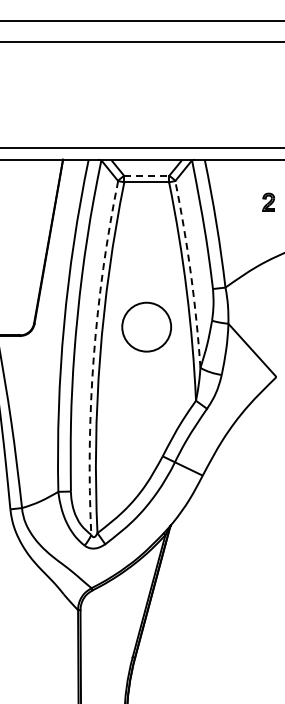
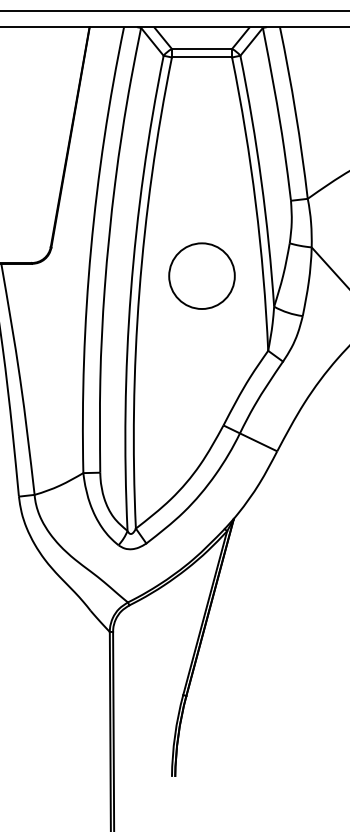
line: (147, 176) -> (203, 49), dashed -> solid
arc: (190, 274) -> (260, 181), dashed -> solid
circle: (146, 326) -> (201, 275), moved
arc: (93, 357) -> (130, 292), dashed -> solid

